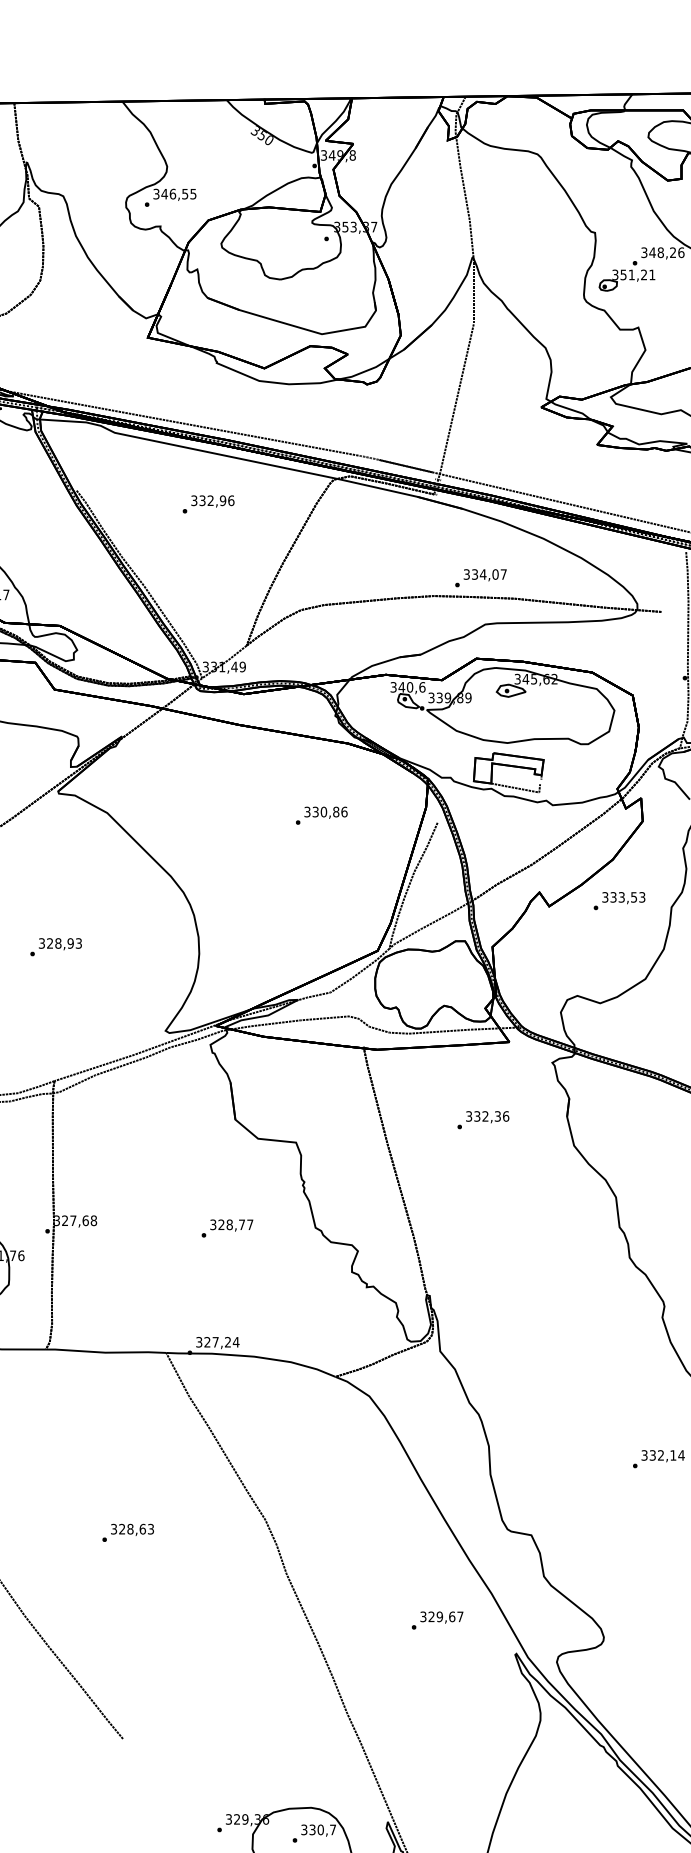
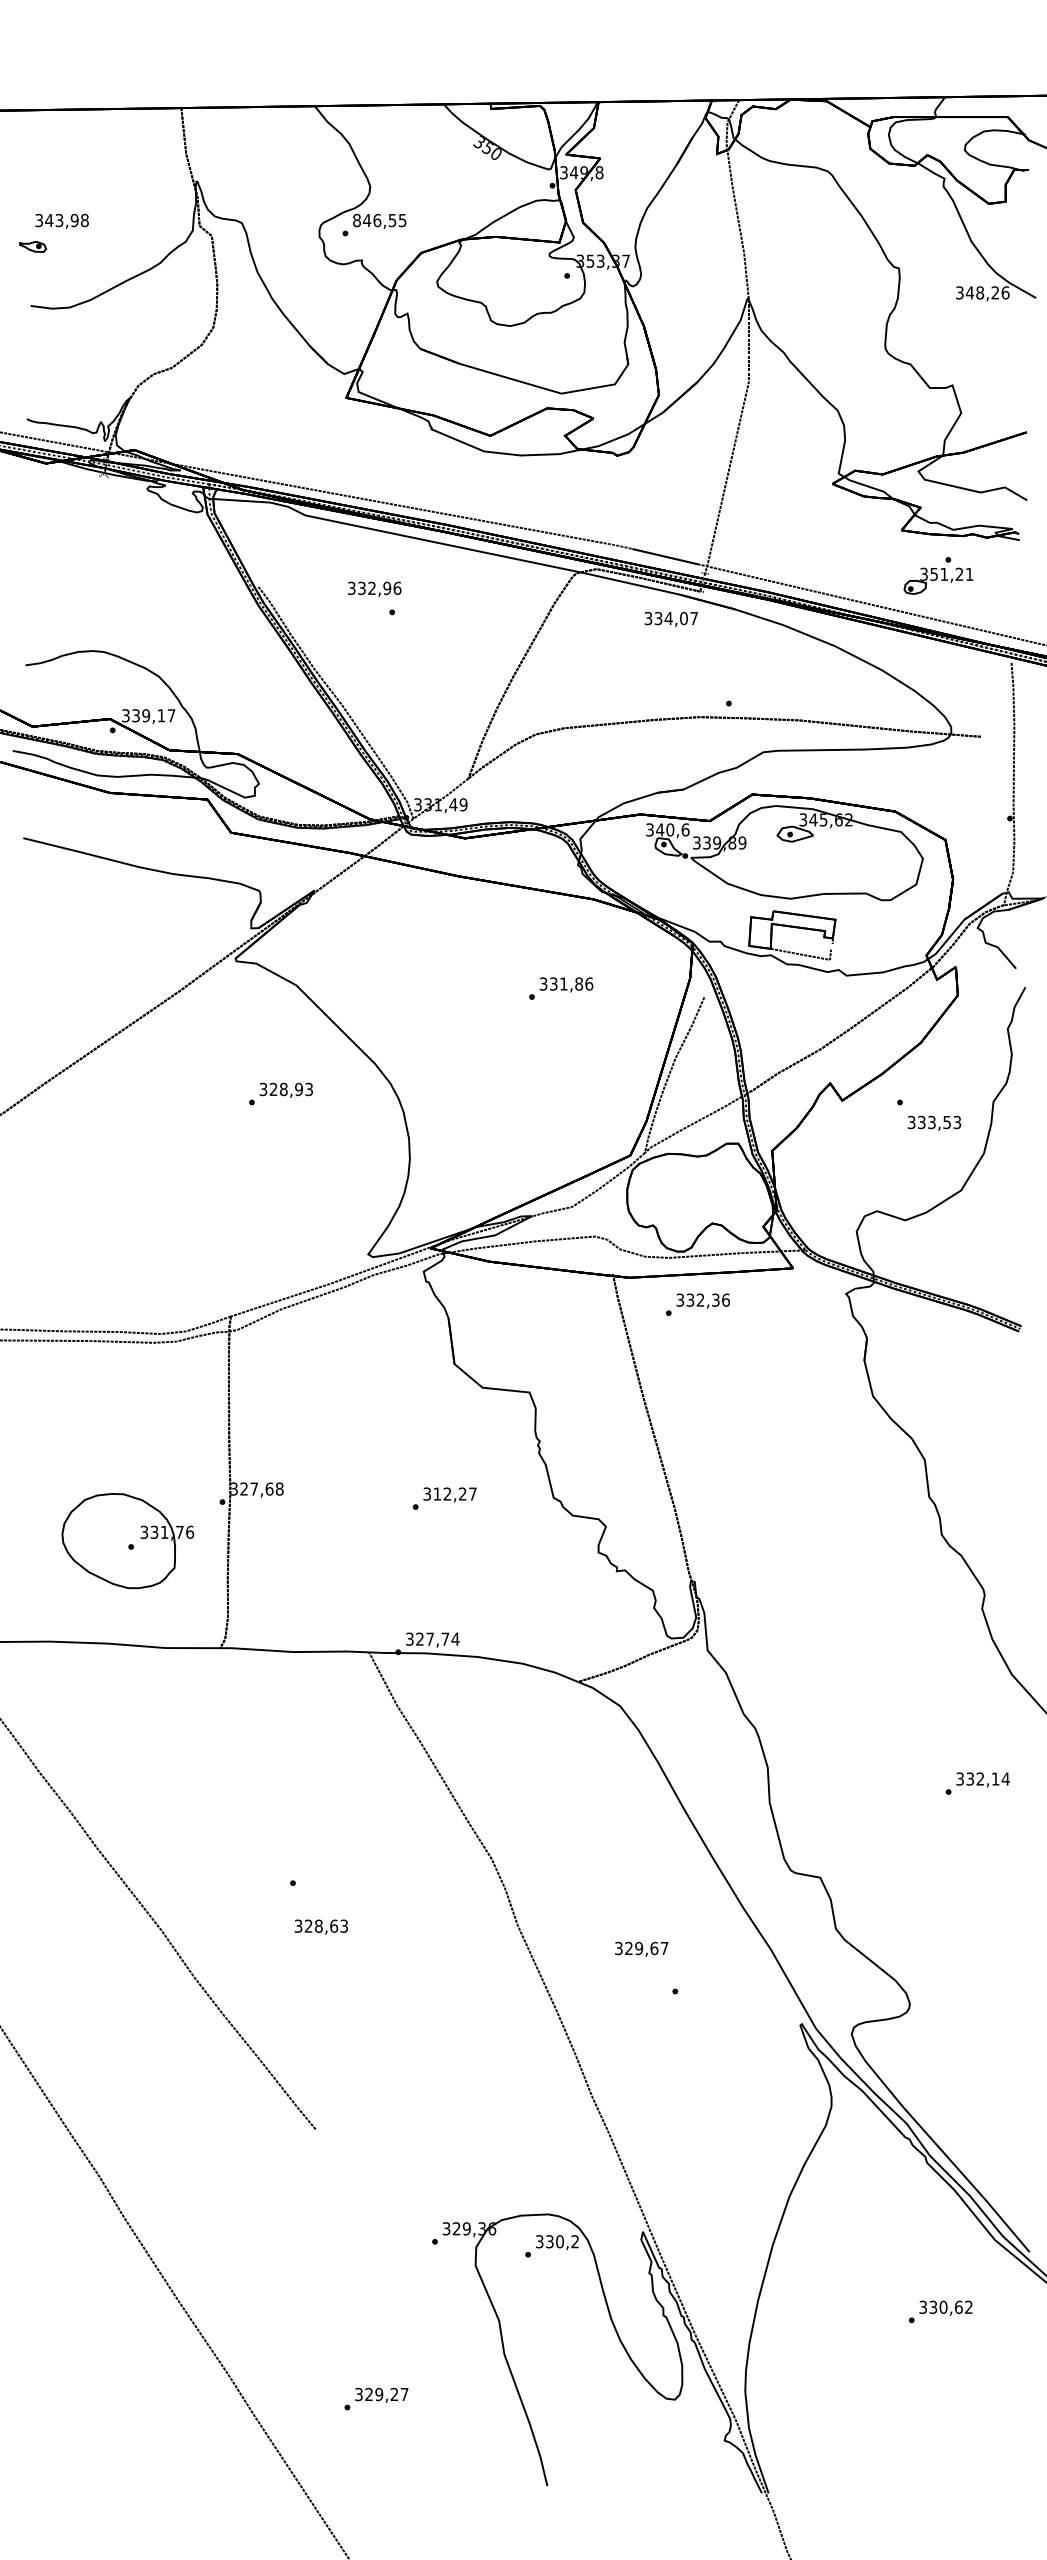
text: (156, 194) -> (356, 220), 346,55 -> 846,55
part: (627, 275) -> (938, 575), moved
text: (212, 500) -> (374, 588), moved
text: (484, 575) -> (670, 619), moved
text: (323, 811) -> (563, 983), 330,86 -> 331,86
text: (623, 897) -> (934, 1122), moved
text: (55, 946) -> (280, 1093), moved
text: (483, 1119) -> (697, 1304), moved
text: (231, 1224) -> (449, 1493), 328,77 -> 312,27
text: (228, 1341) -> (445, 1638), 327,24 -> 327,74
text: (131, 1529) -> (320, 1926), moved
text: (441, 1616) -> (641, 1948), moved
text: (332, 1829) -> (574, 2241), 330,7 -> 330,2

